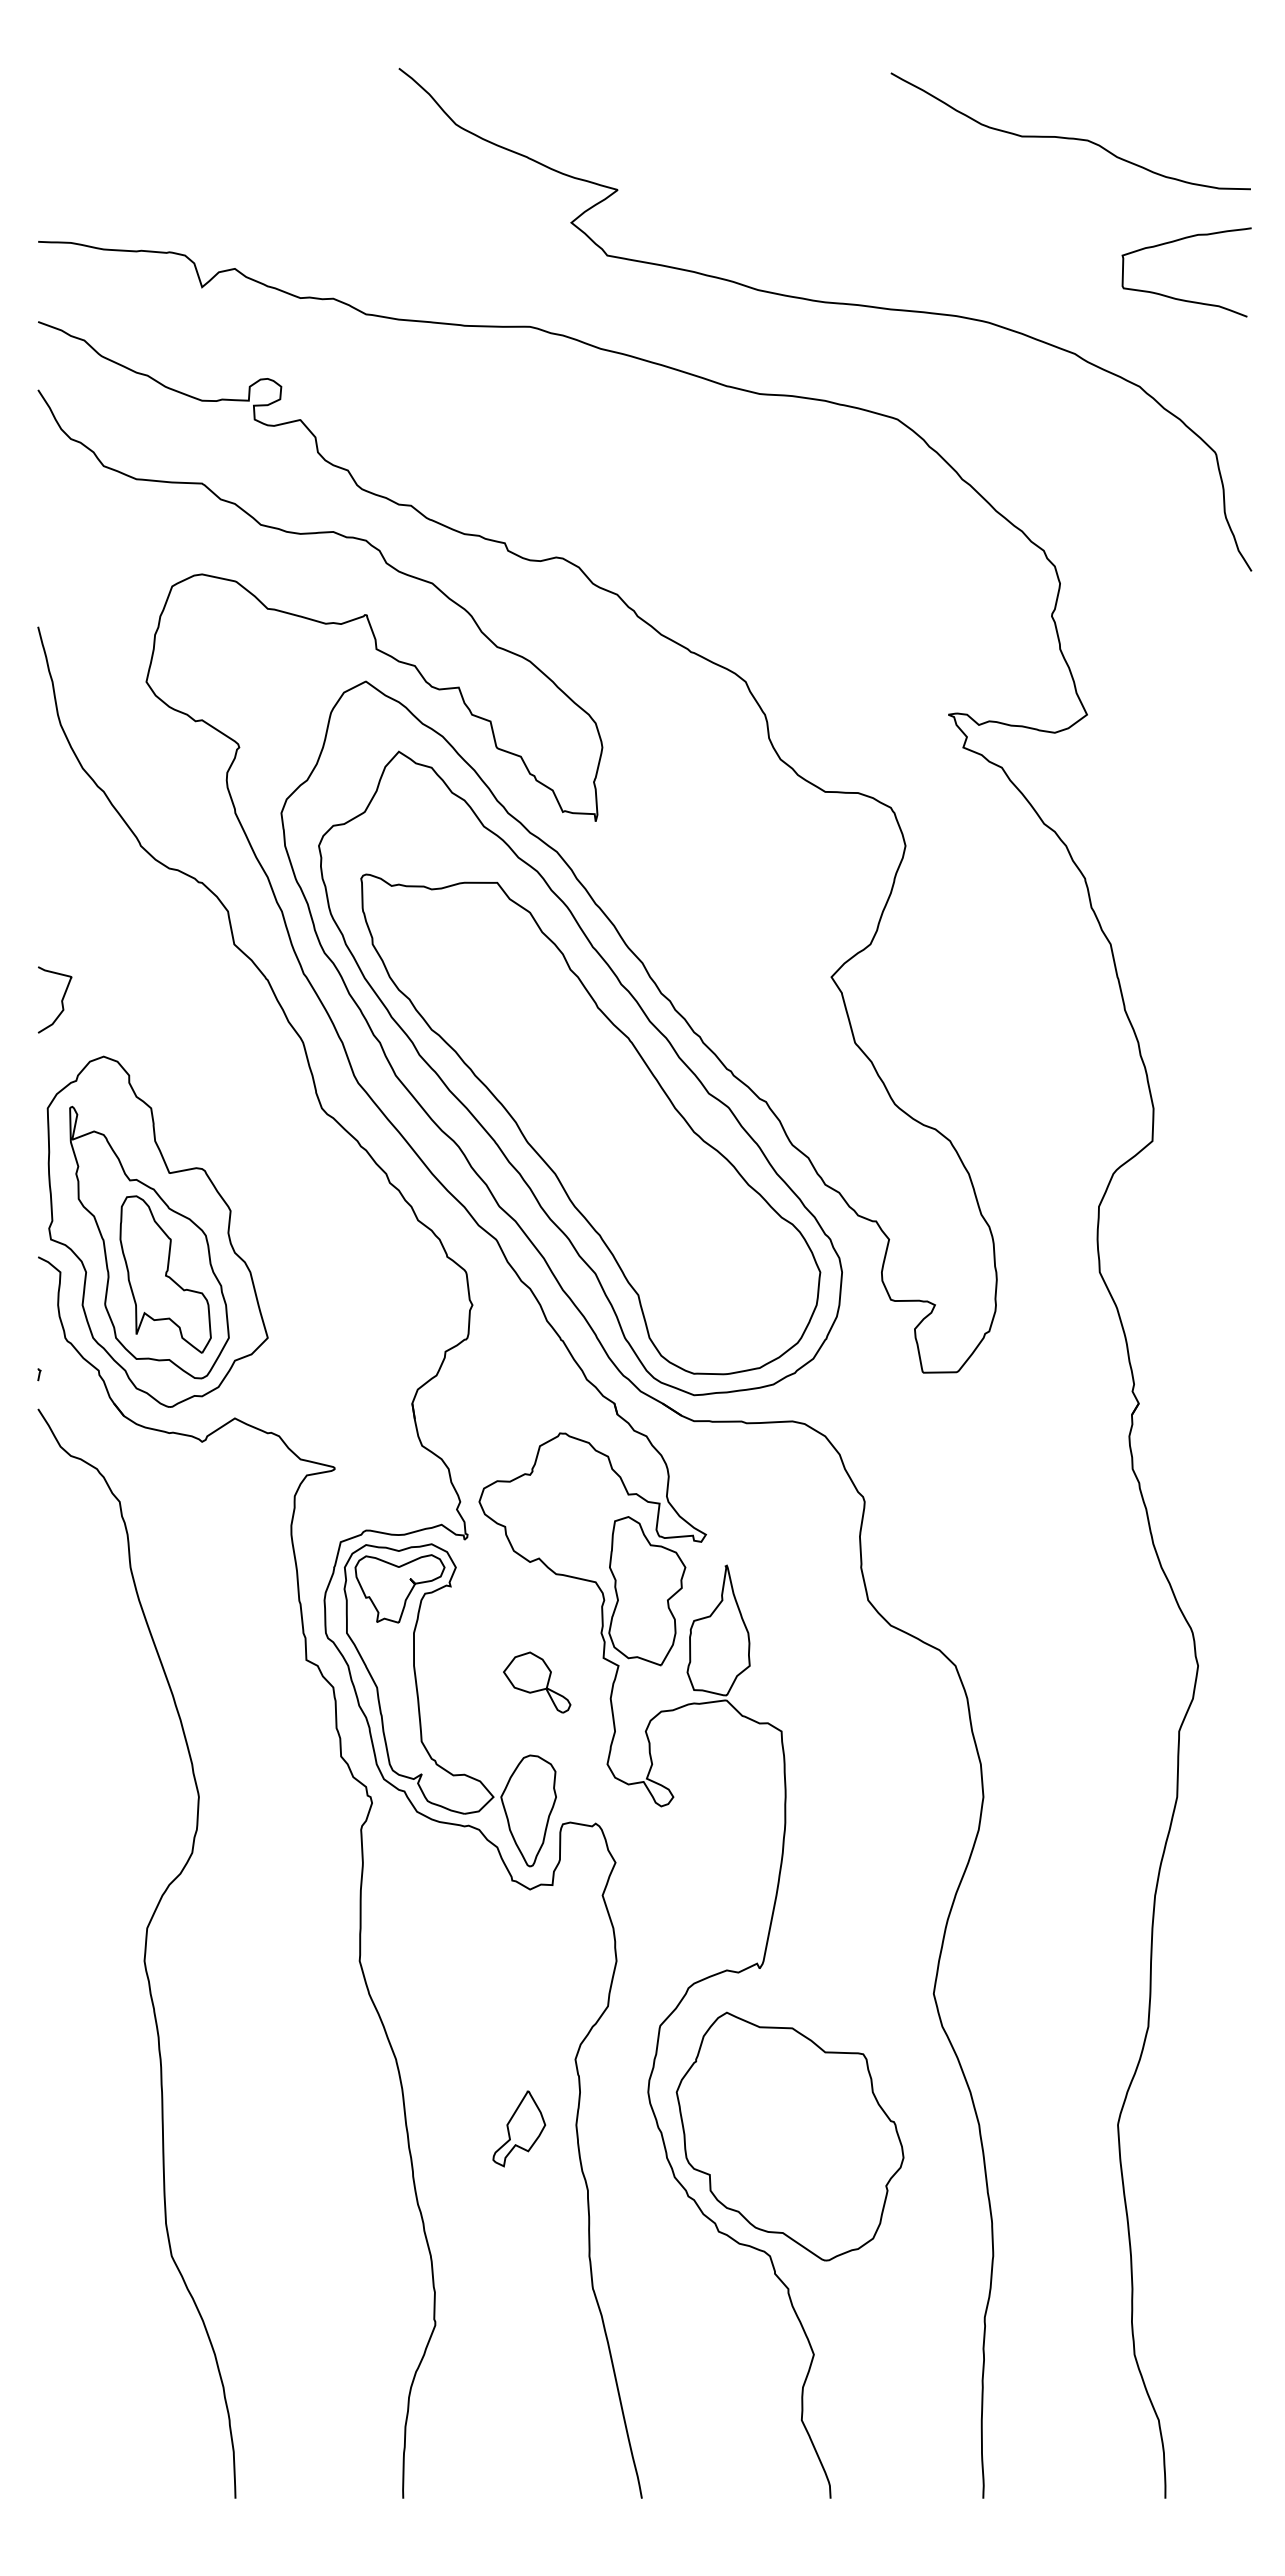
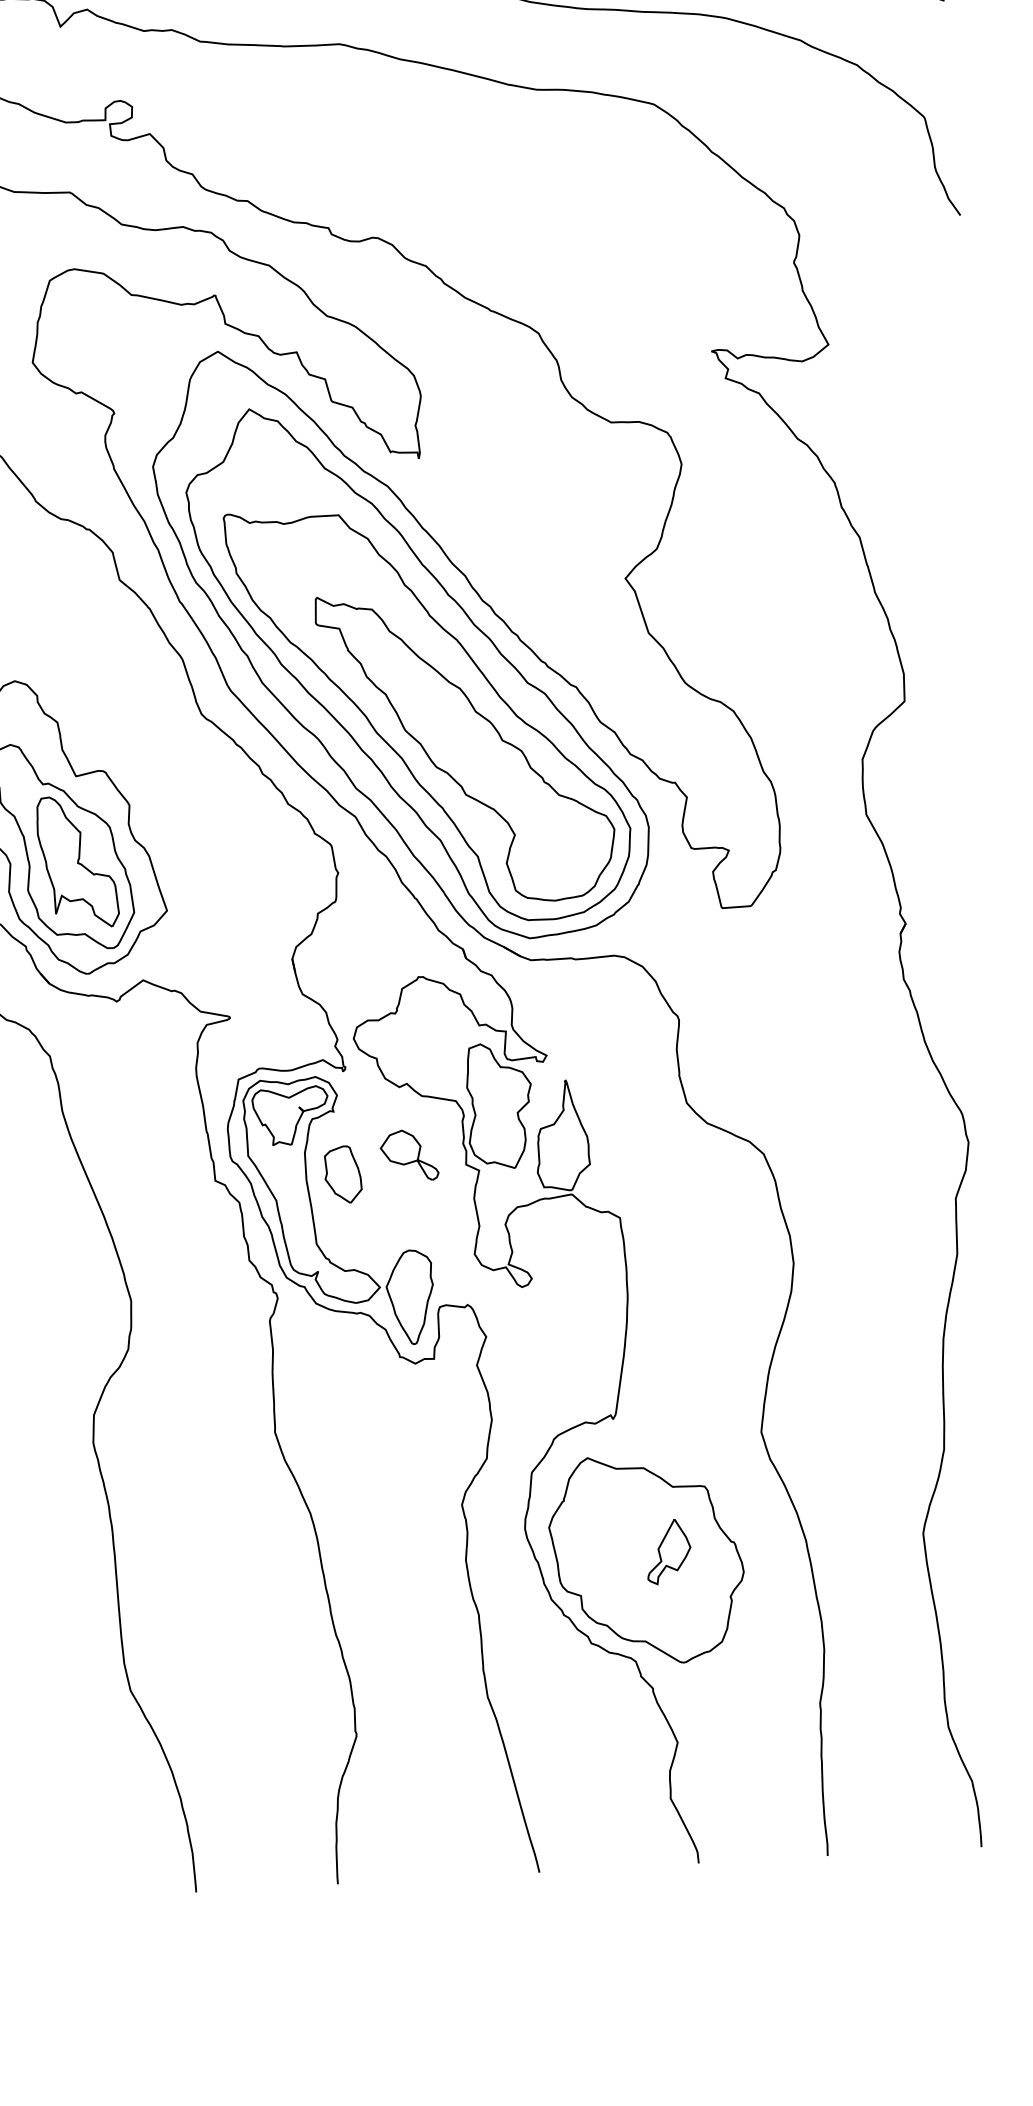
part: (632, 1165) -> (466, 747), added
part: (457, 1661) -> (343, 1174), added
part: (537, 1682) -> (409, 1155), moved
part: (519, 2128) -> (668, 1551), moved

